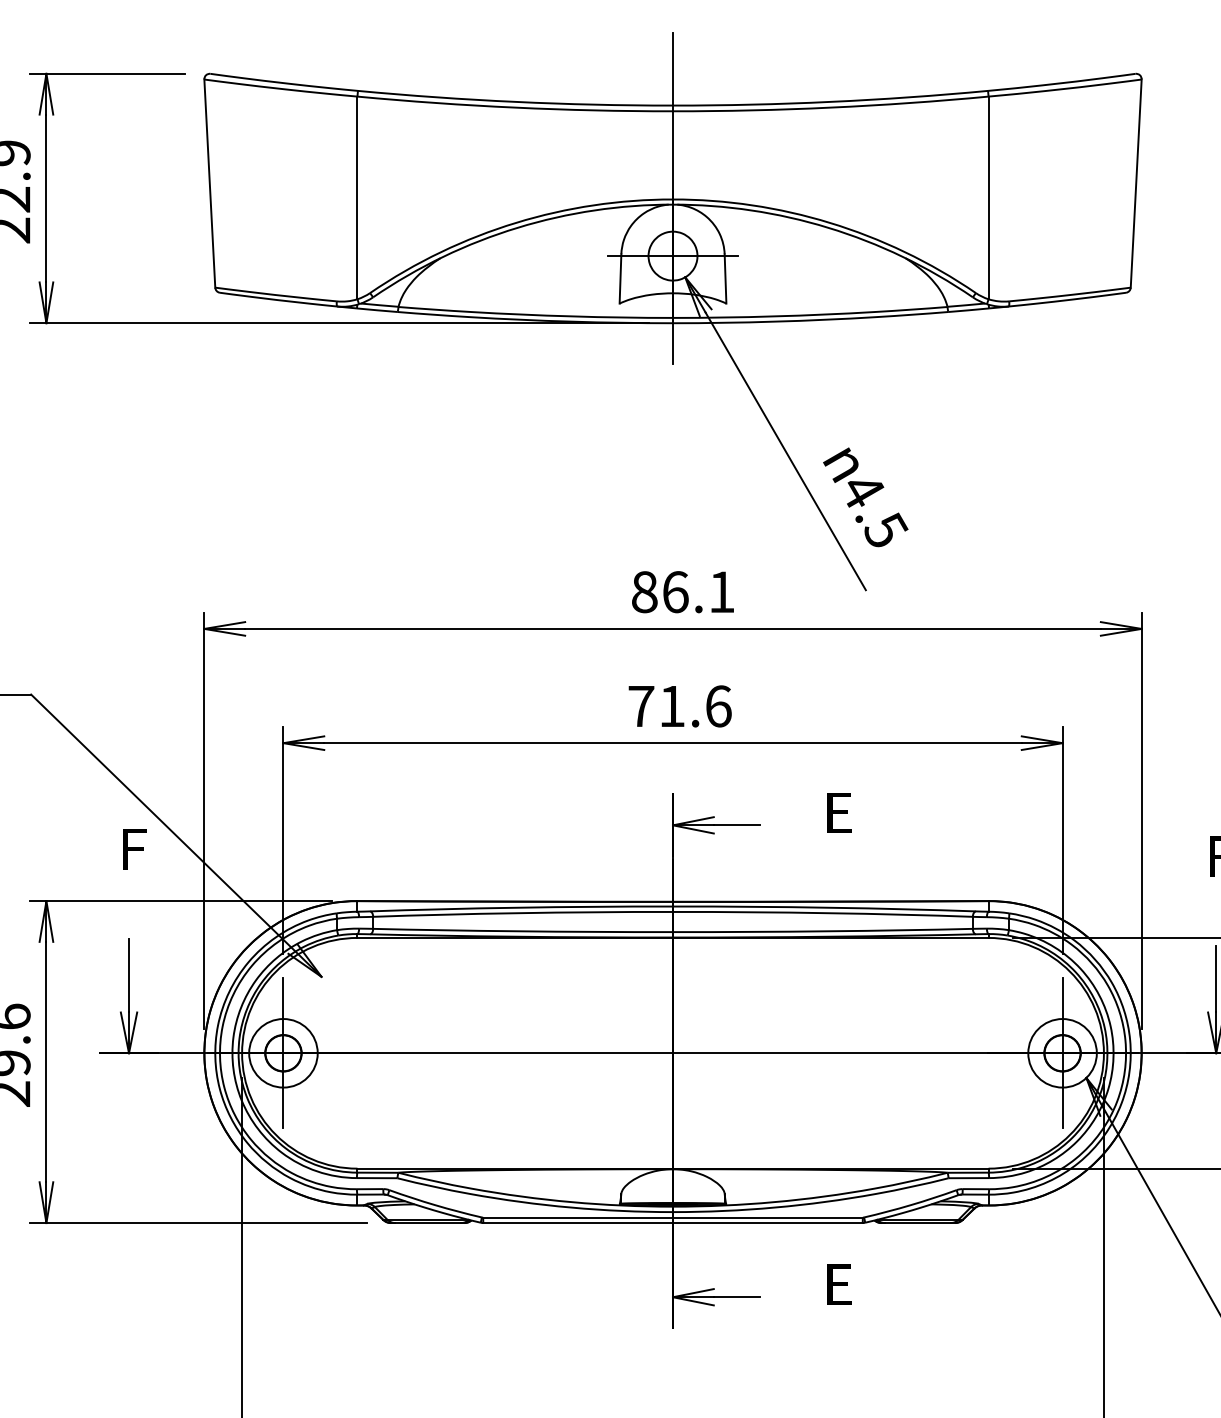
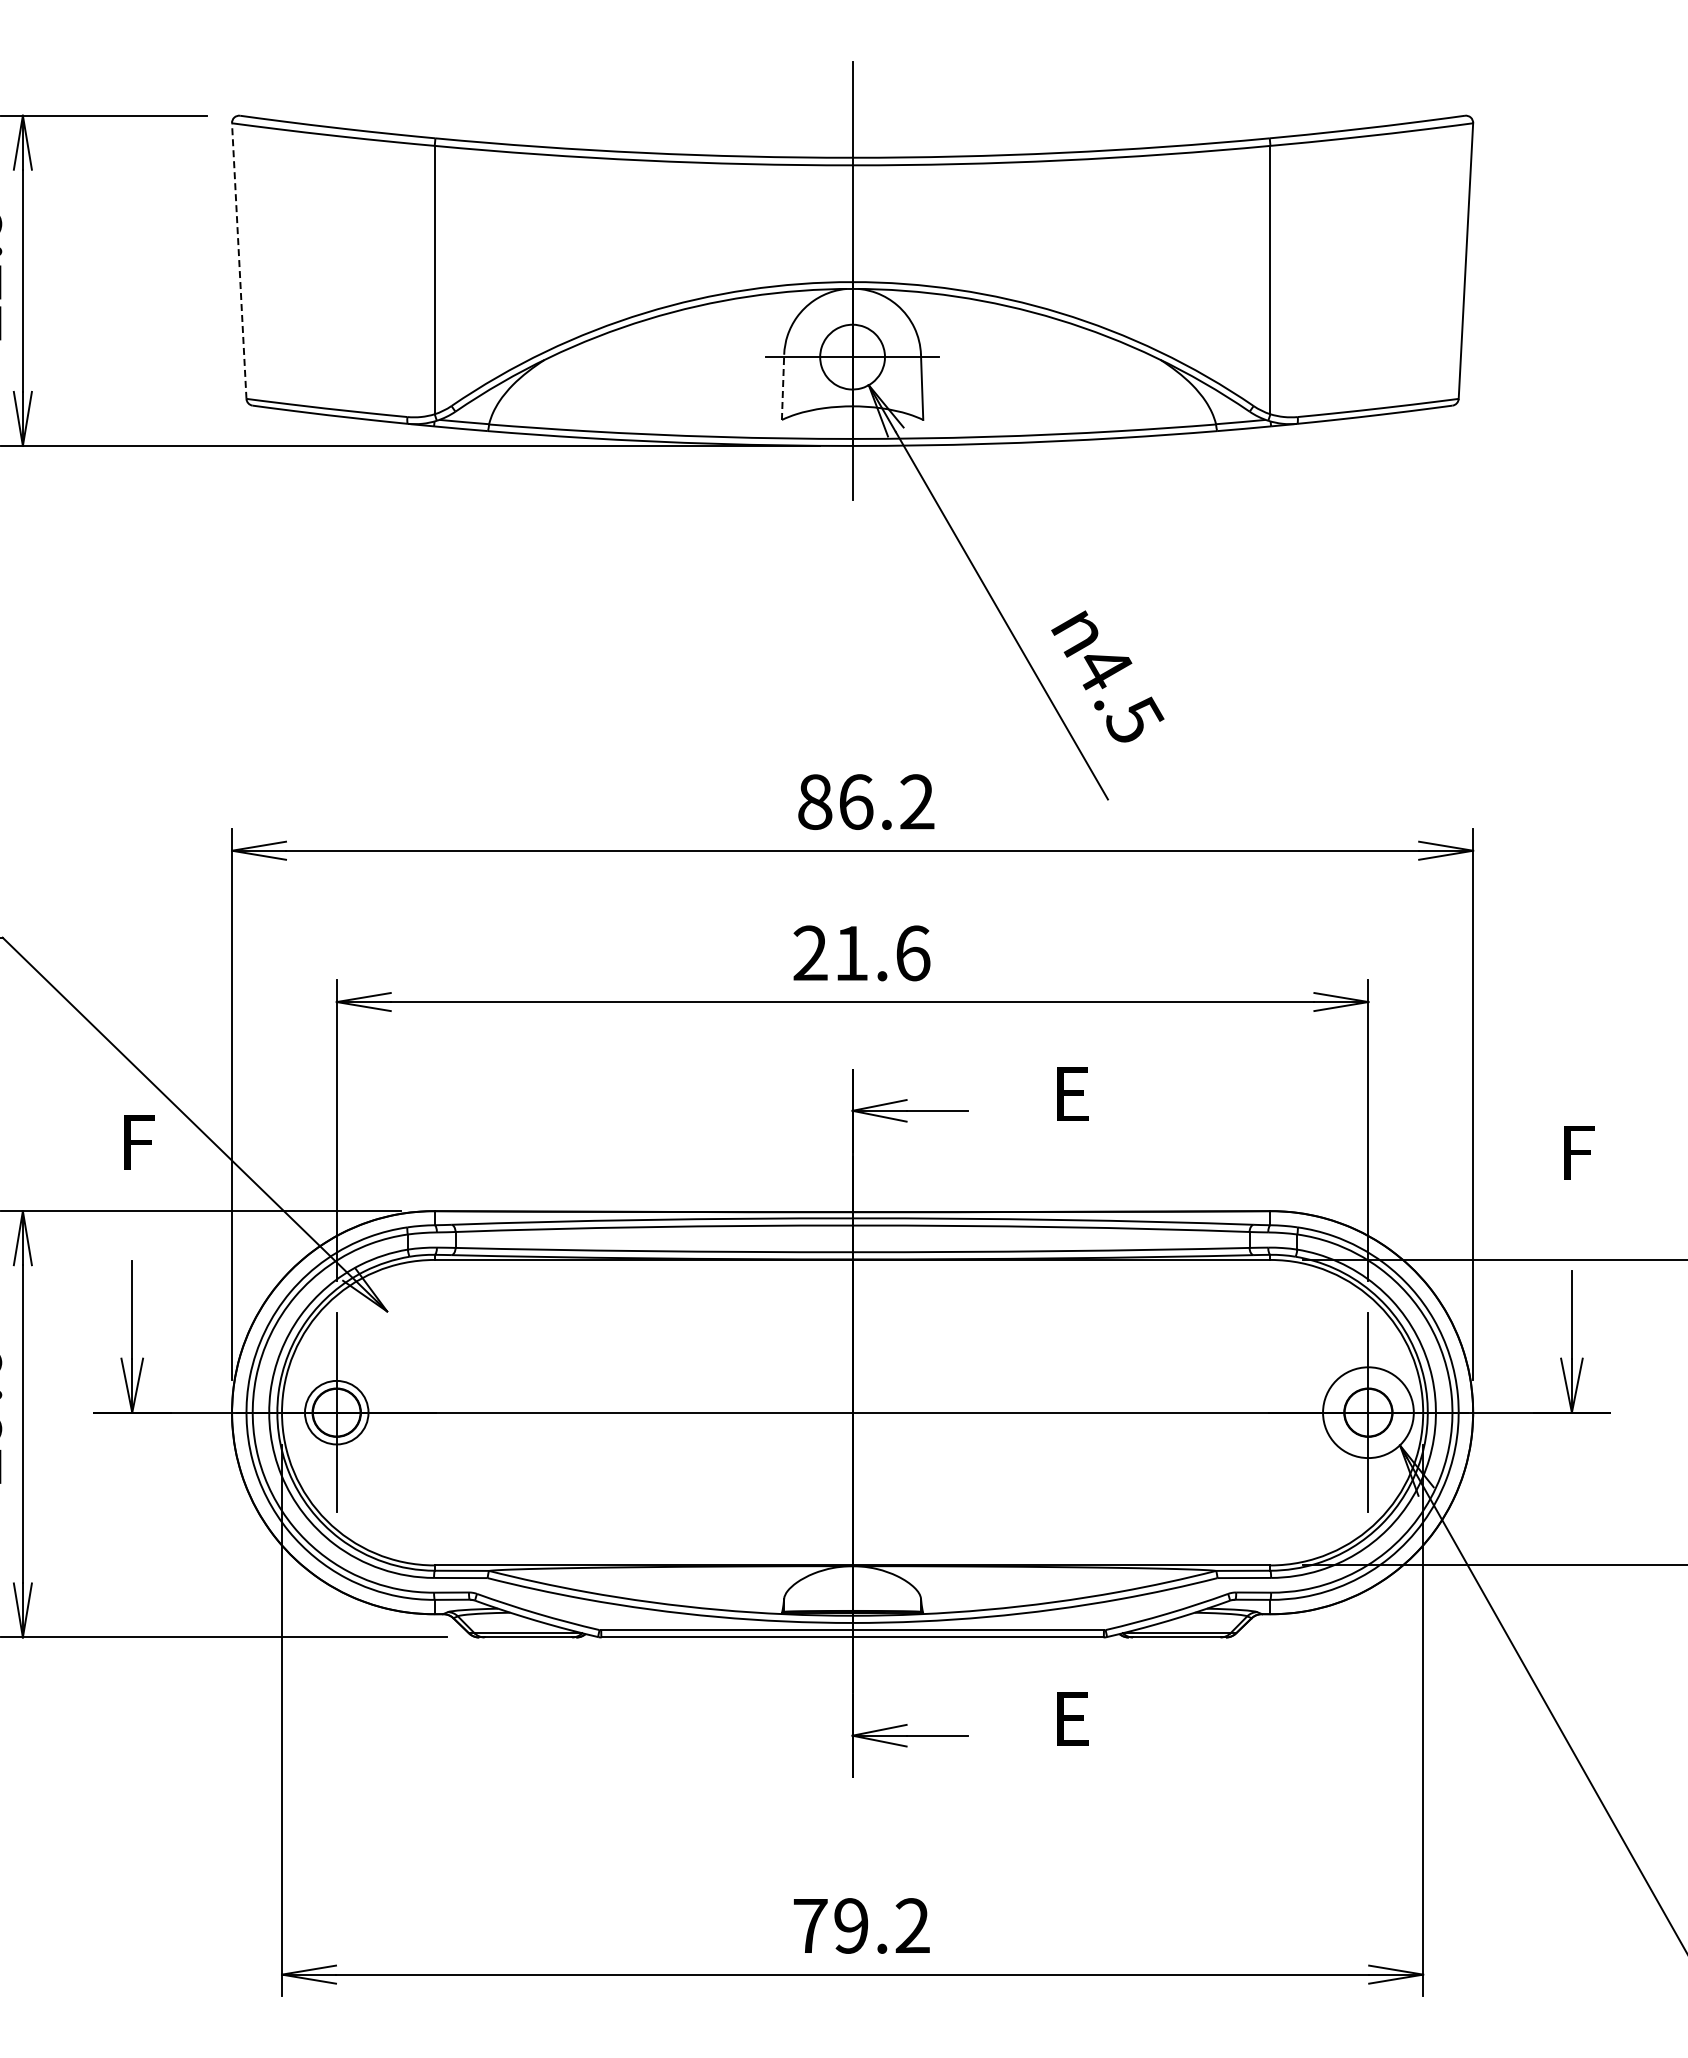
line: (210, 183) -> (239, 261), solid -> dashed
line: (620, 279) -> (783, 387), solid -> dashed
text: (722, 591) -> (917, 801), 86.1 -> 86.2
text: (641, 705) -> (810, 952), 71.6 -> 21.6
circle: (283, 1053) -> (336, 1412), size x0.7

